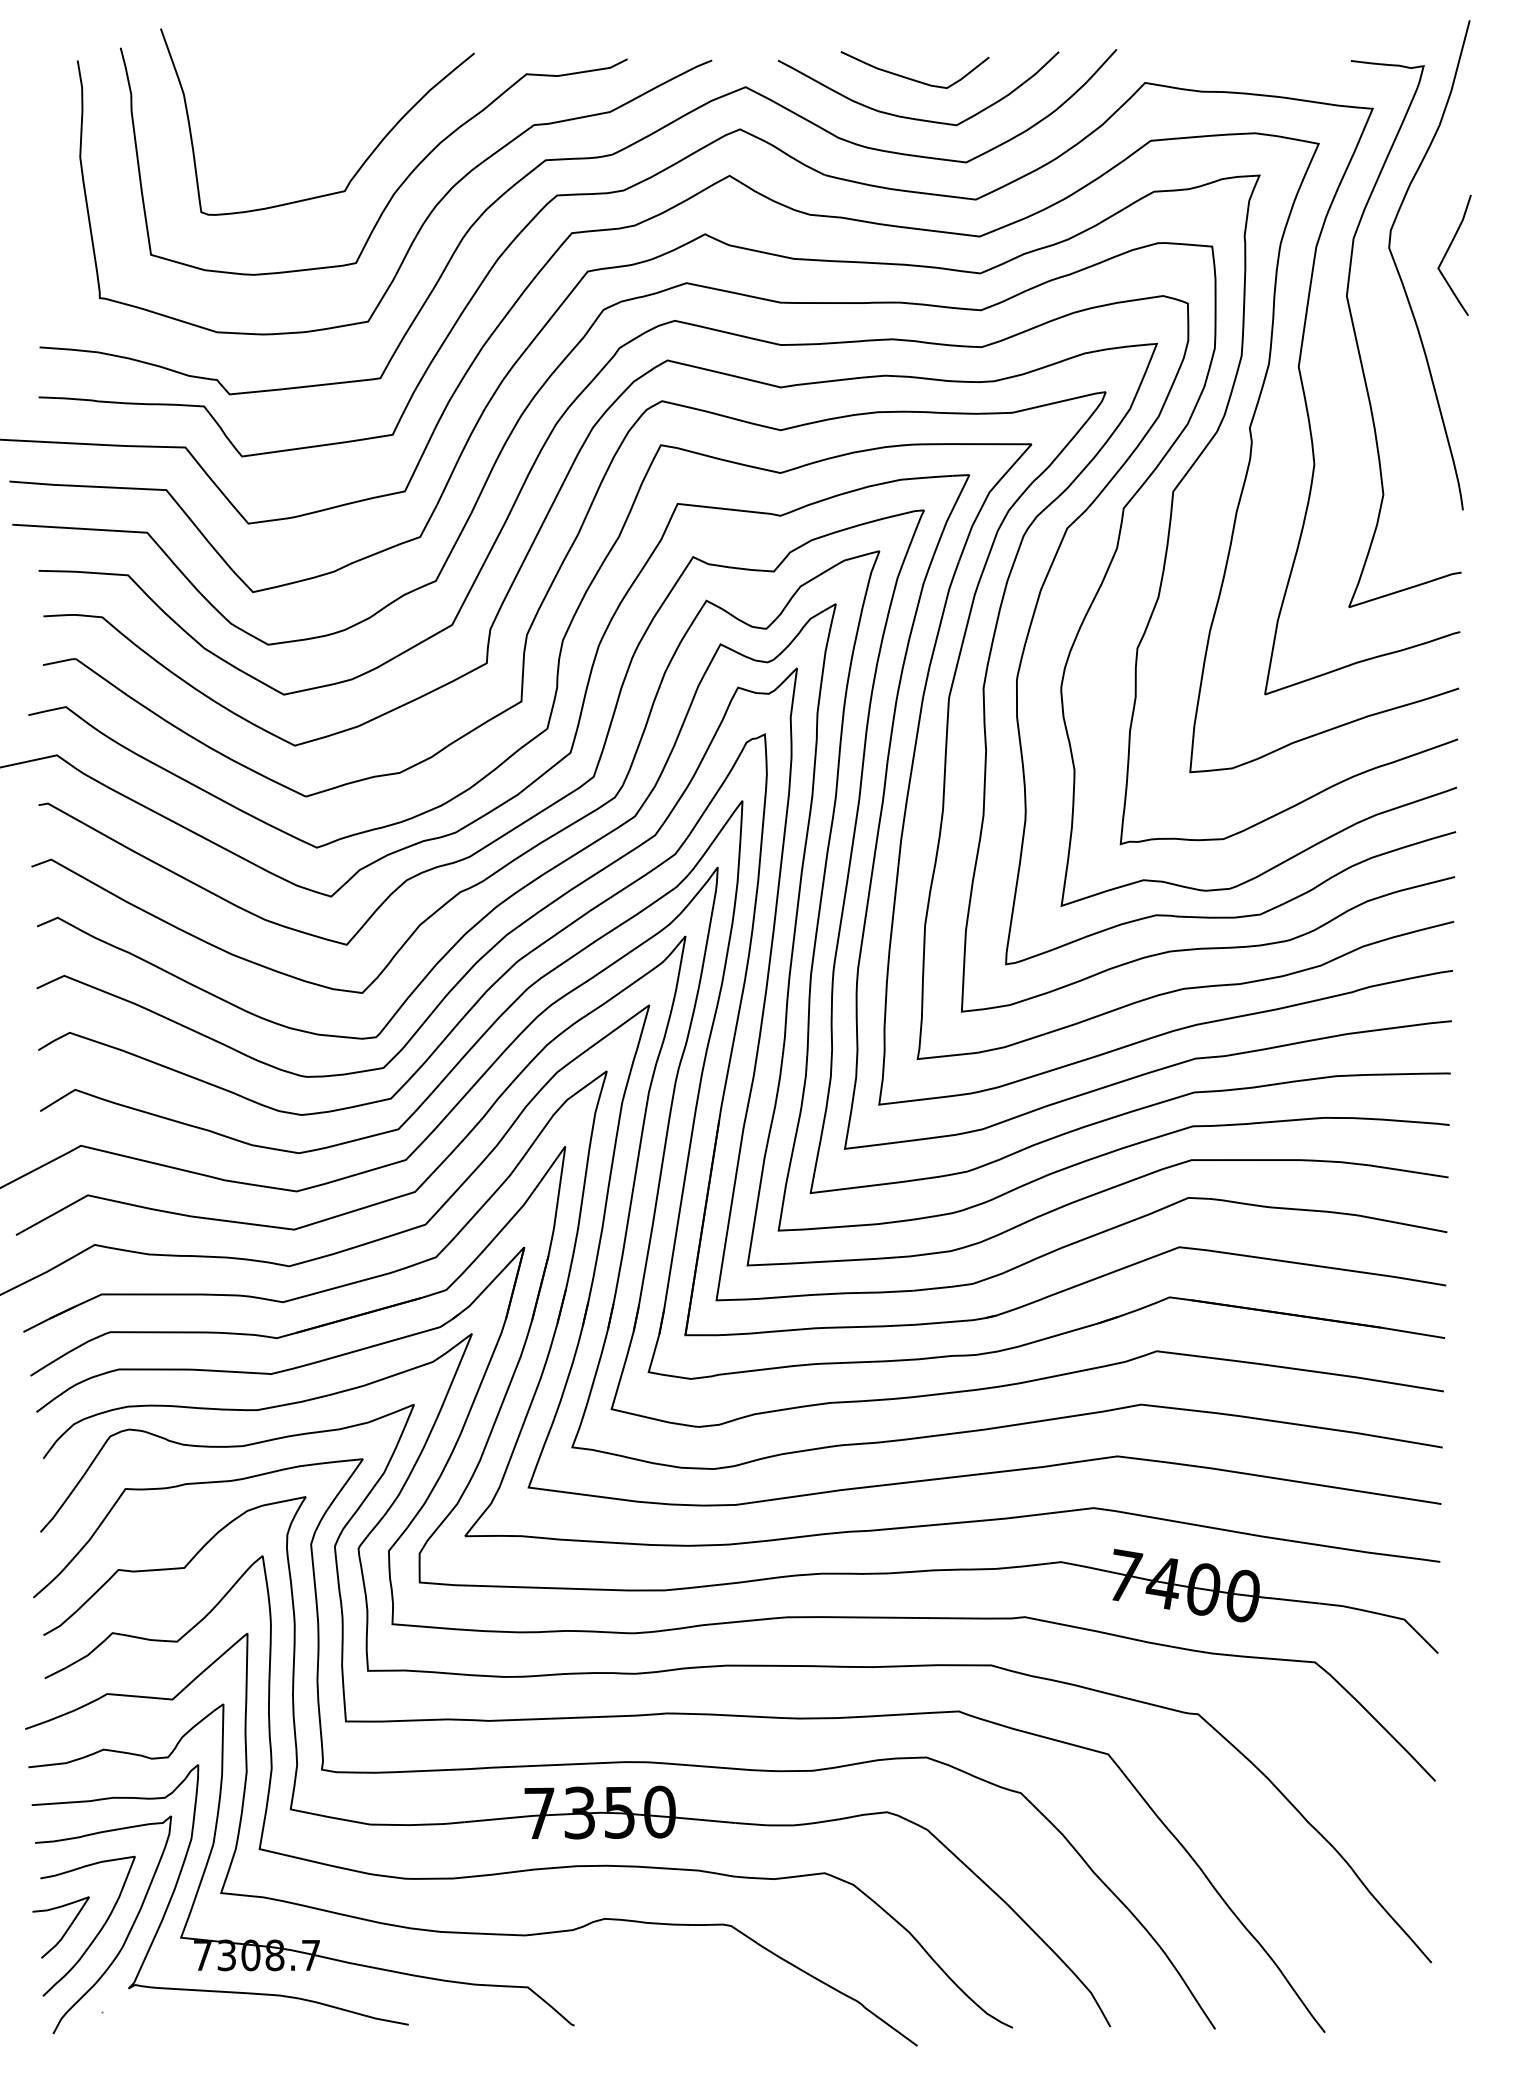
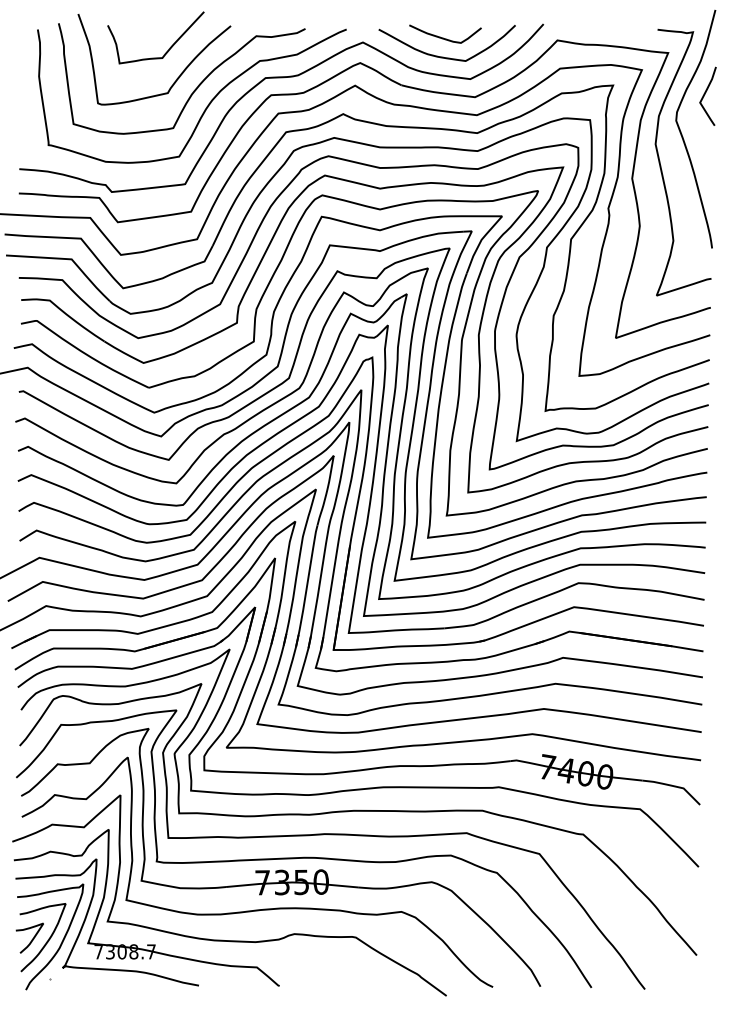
curve: (348, 97) -> (169, 47), added
curve: (1449, 251) -> (705, 94), moved

